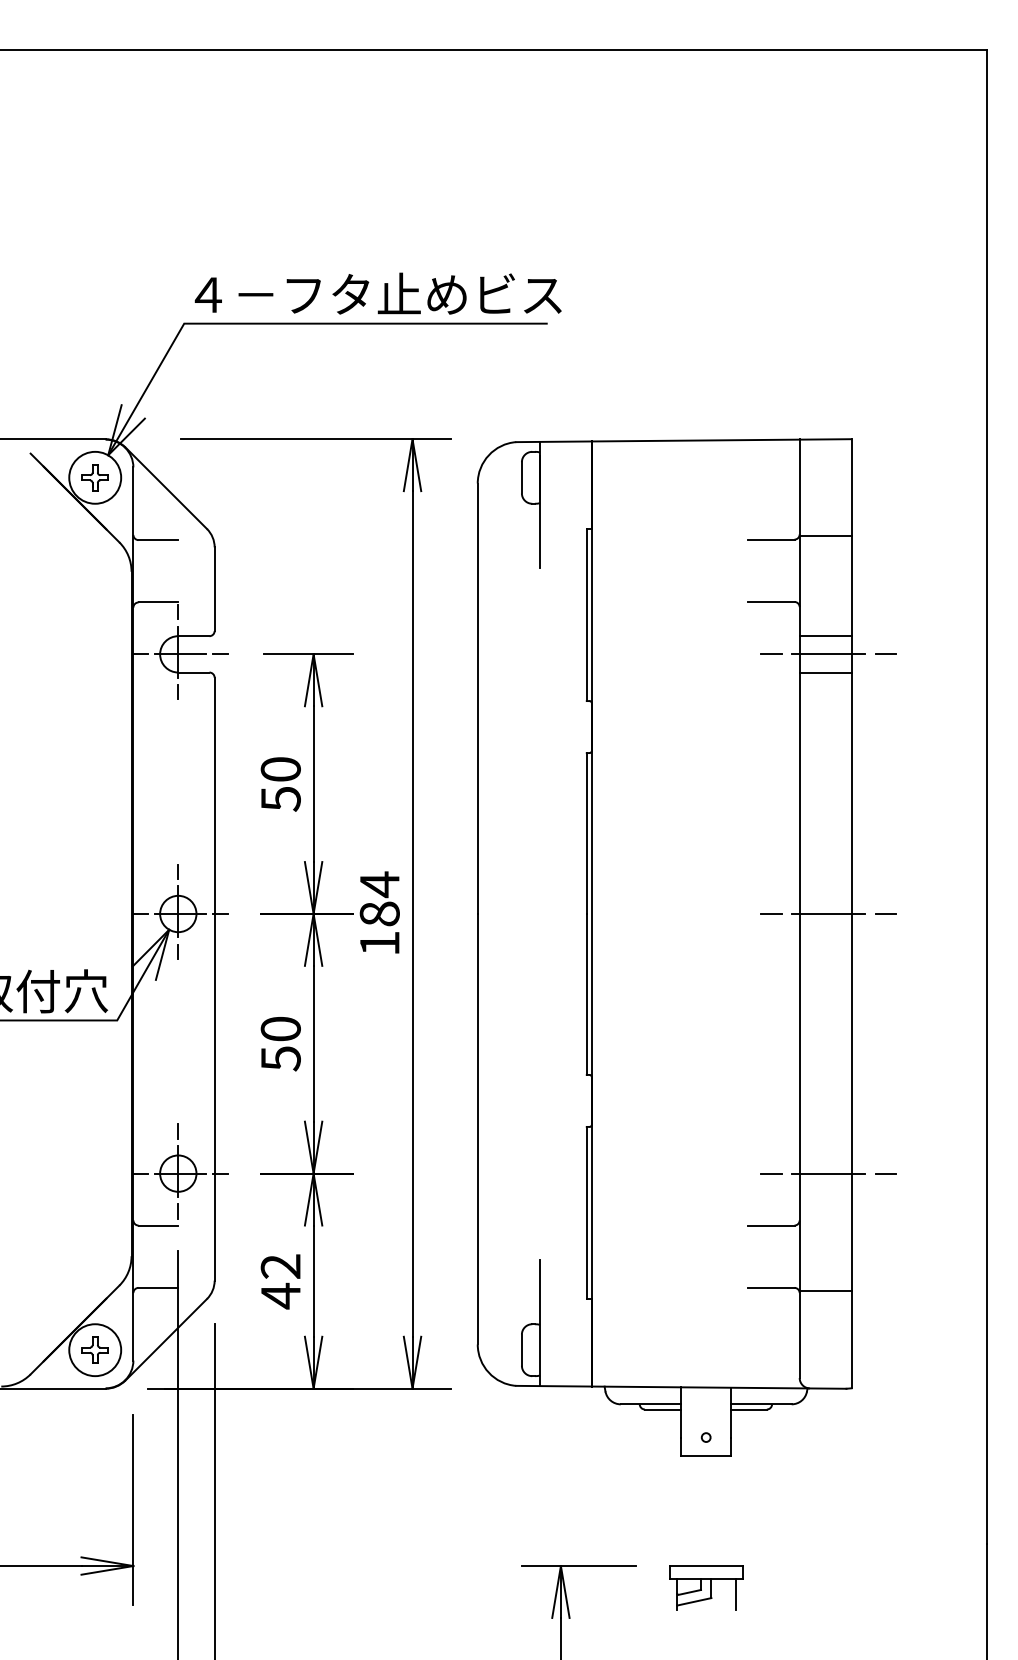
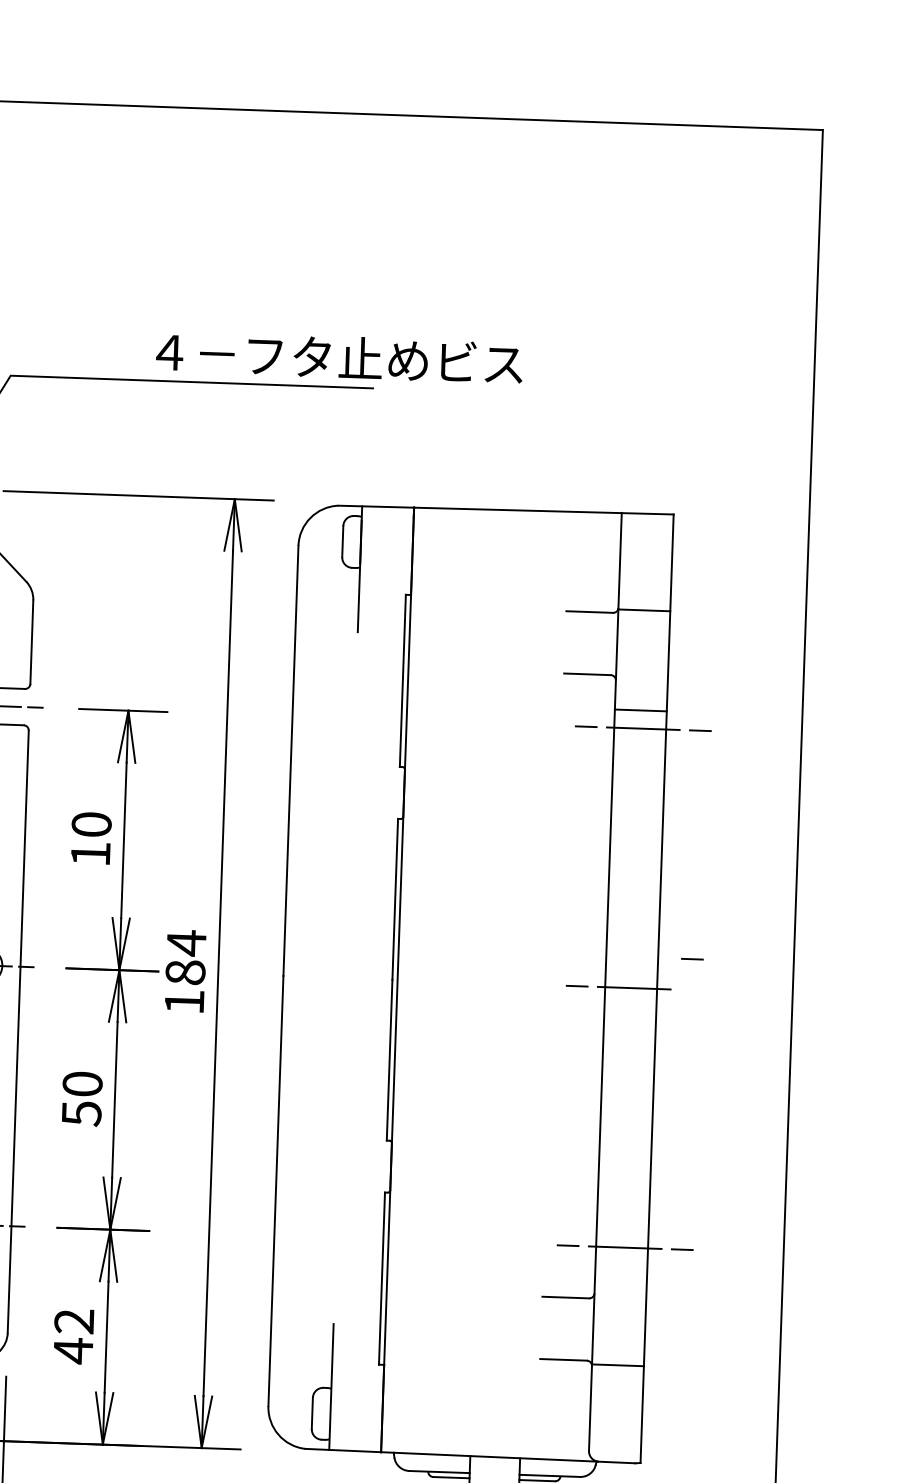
text: (377, 293) -> (338, 357), moved
line: (825, 672) -> (639, 746), removed
text: (280, 799) -> (90, 854), 50 -> 10
line: (885, 913) -> (692, 958), moved

